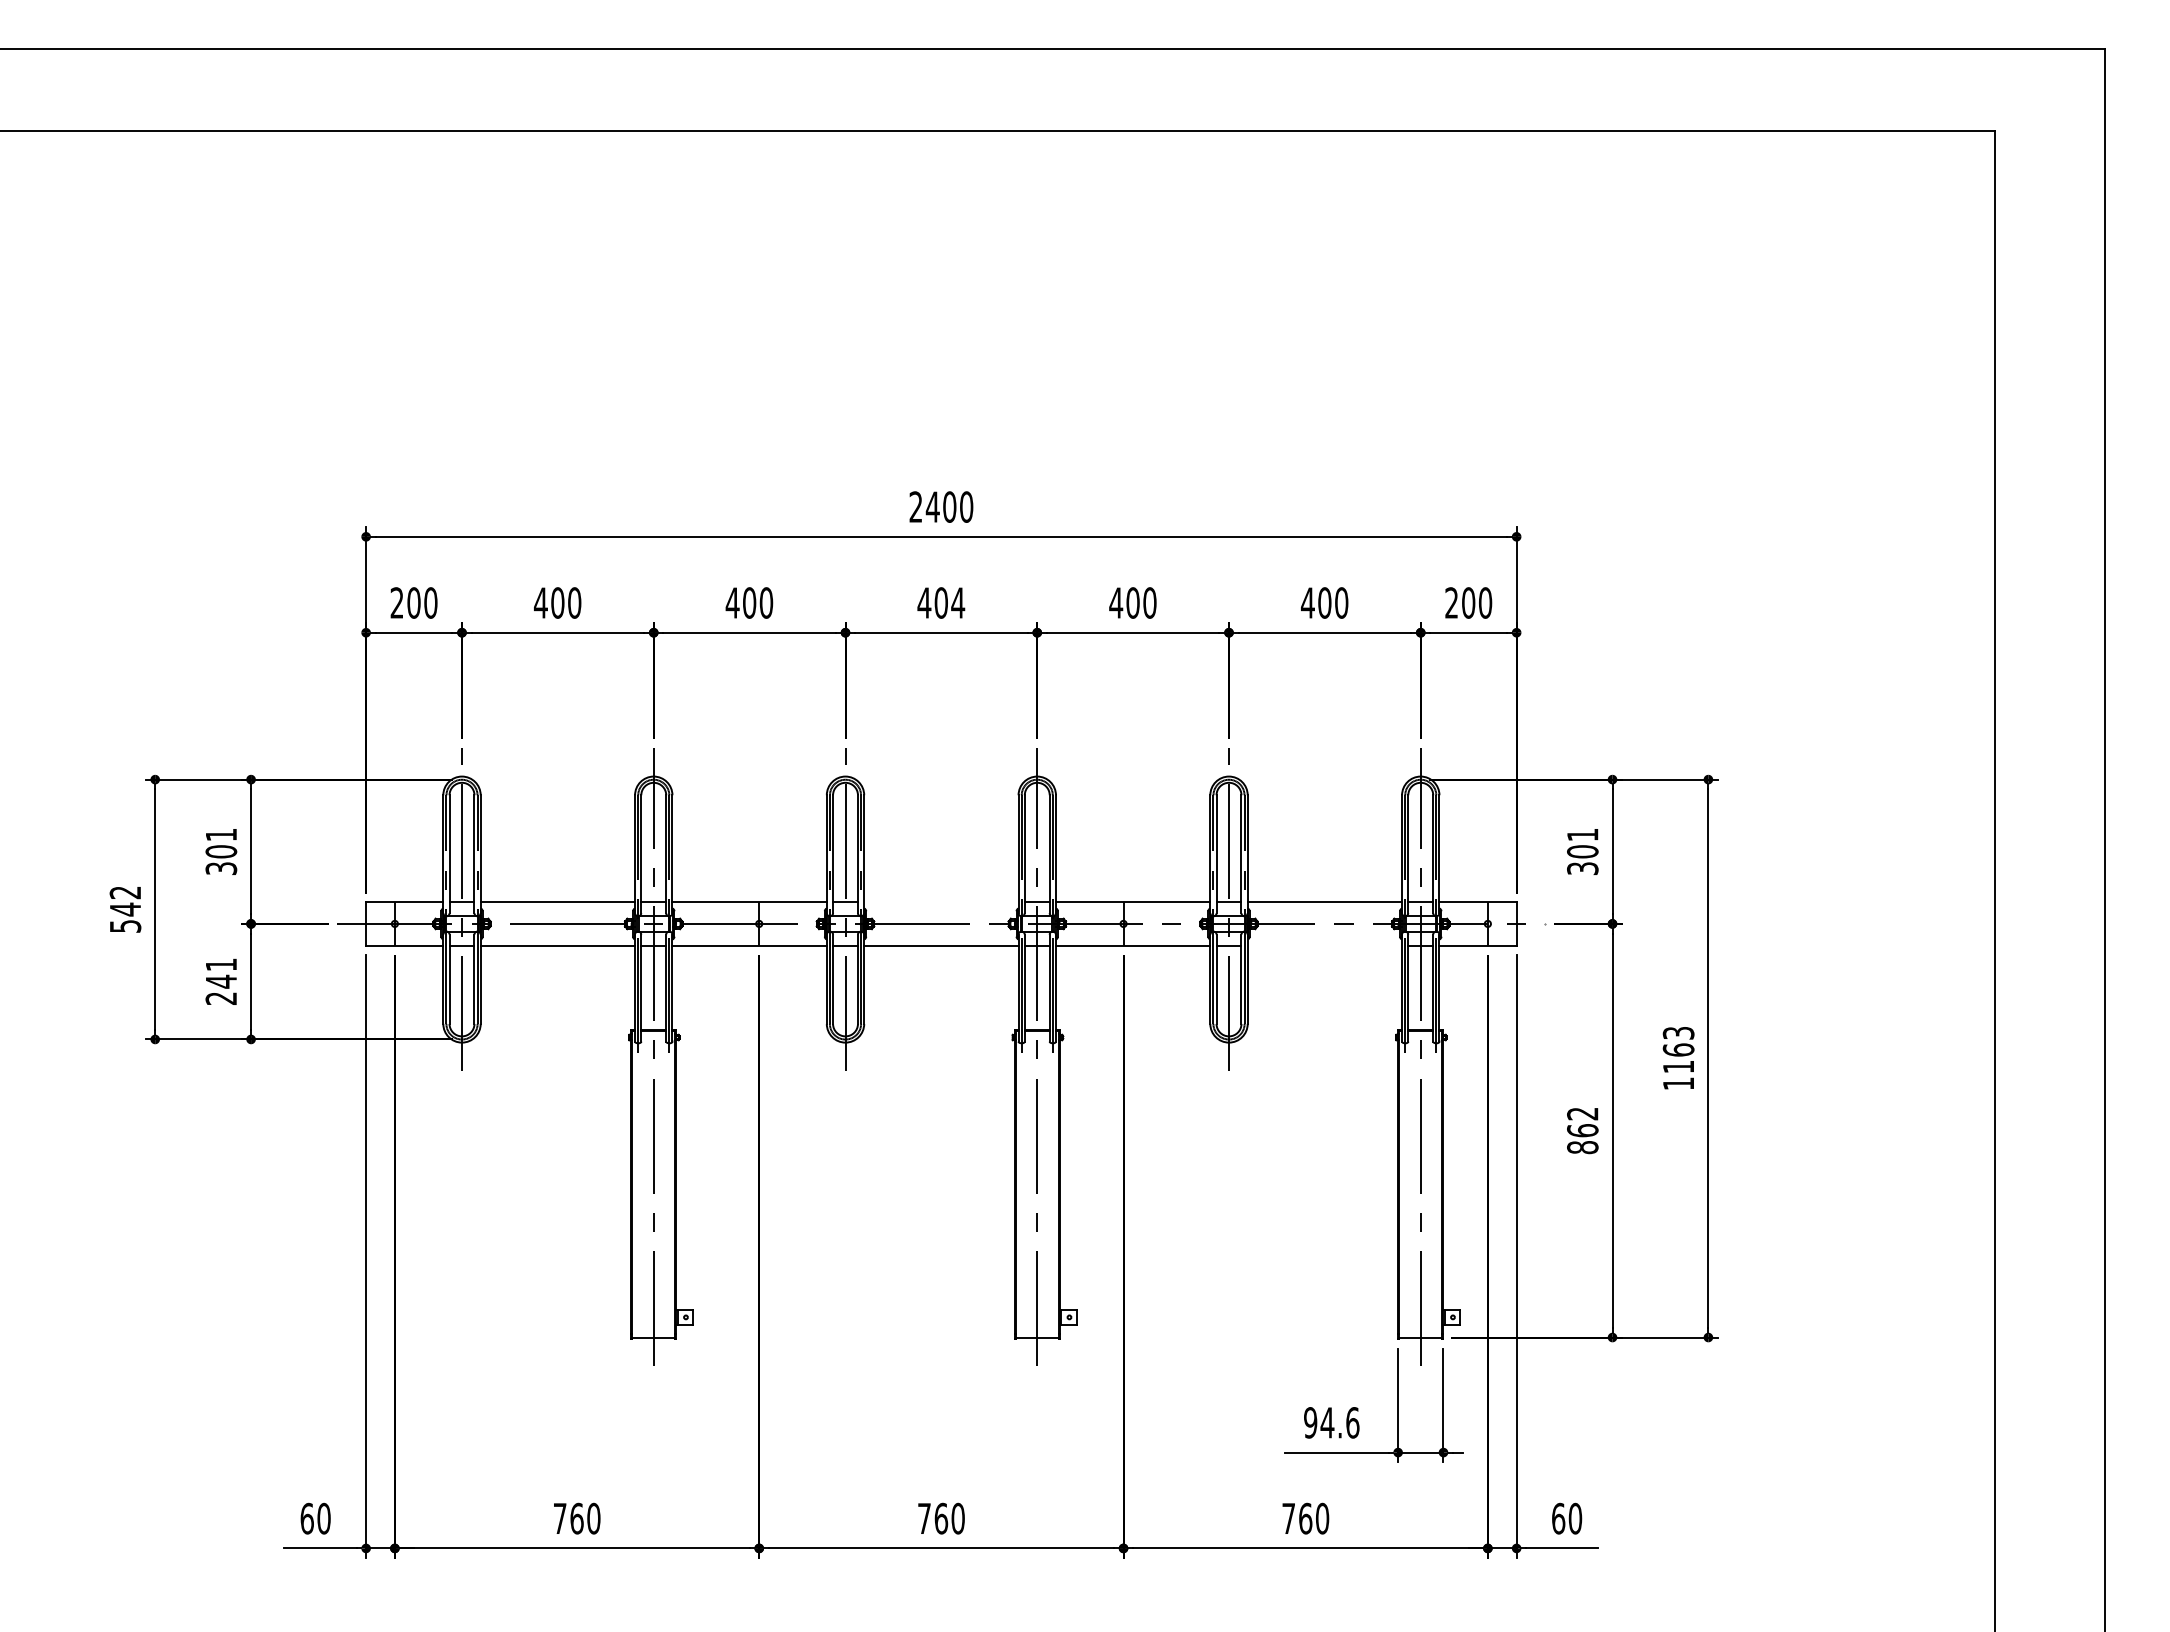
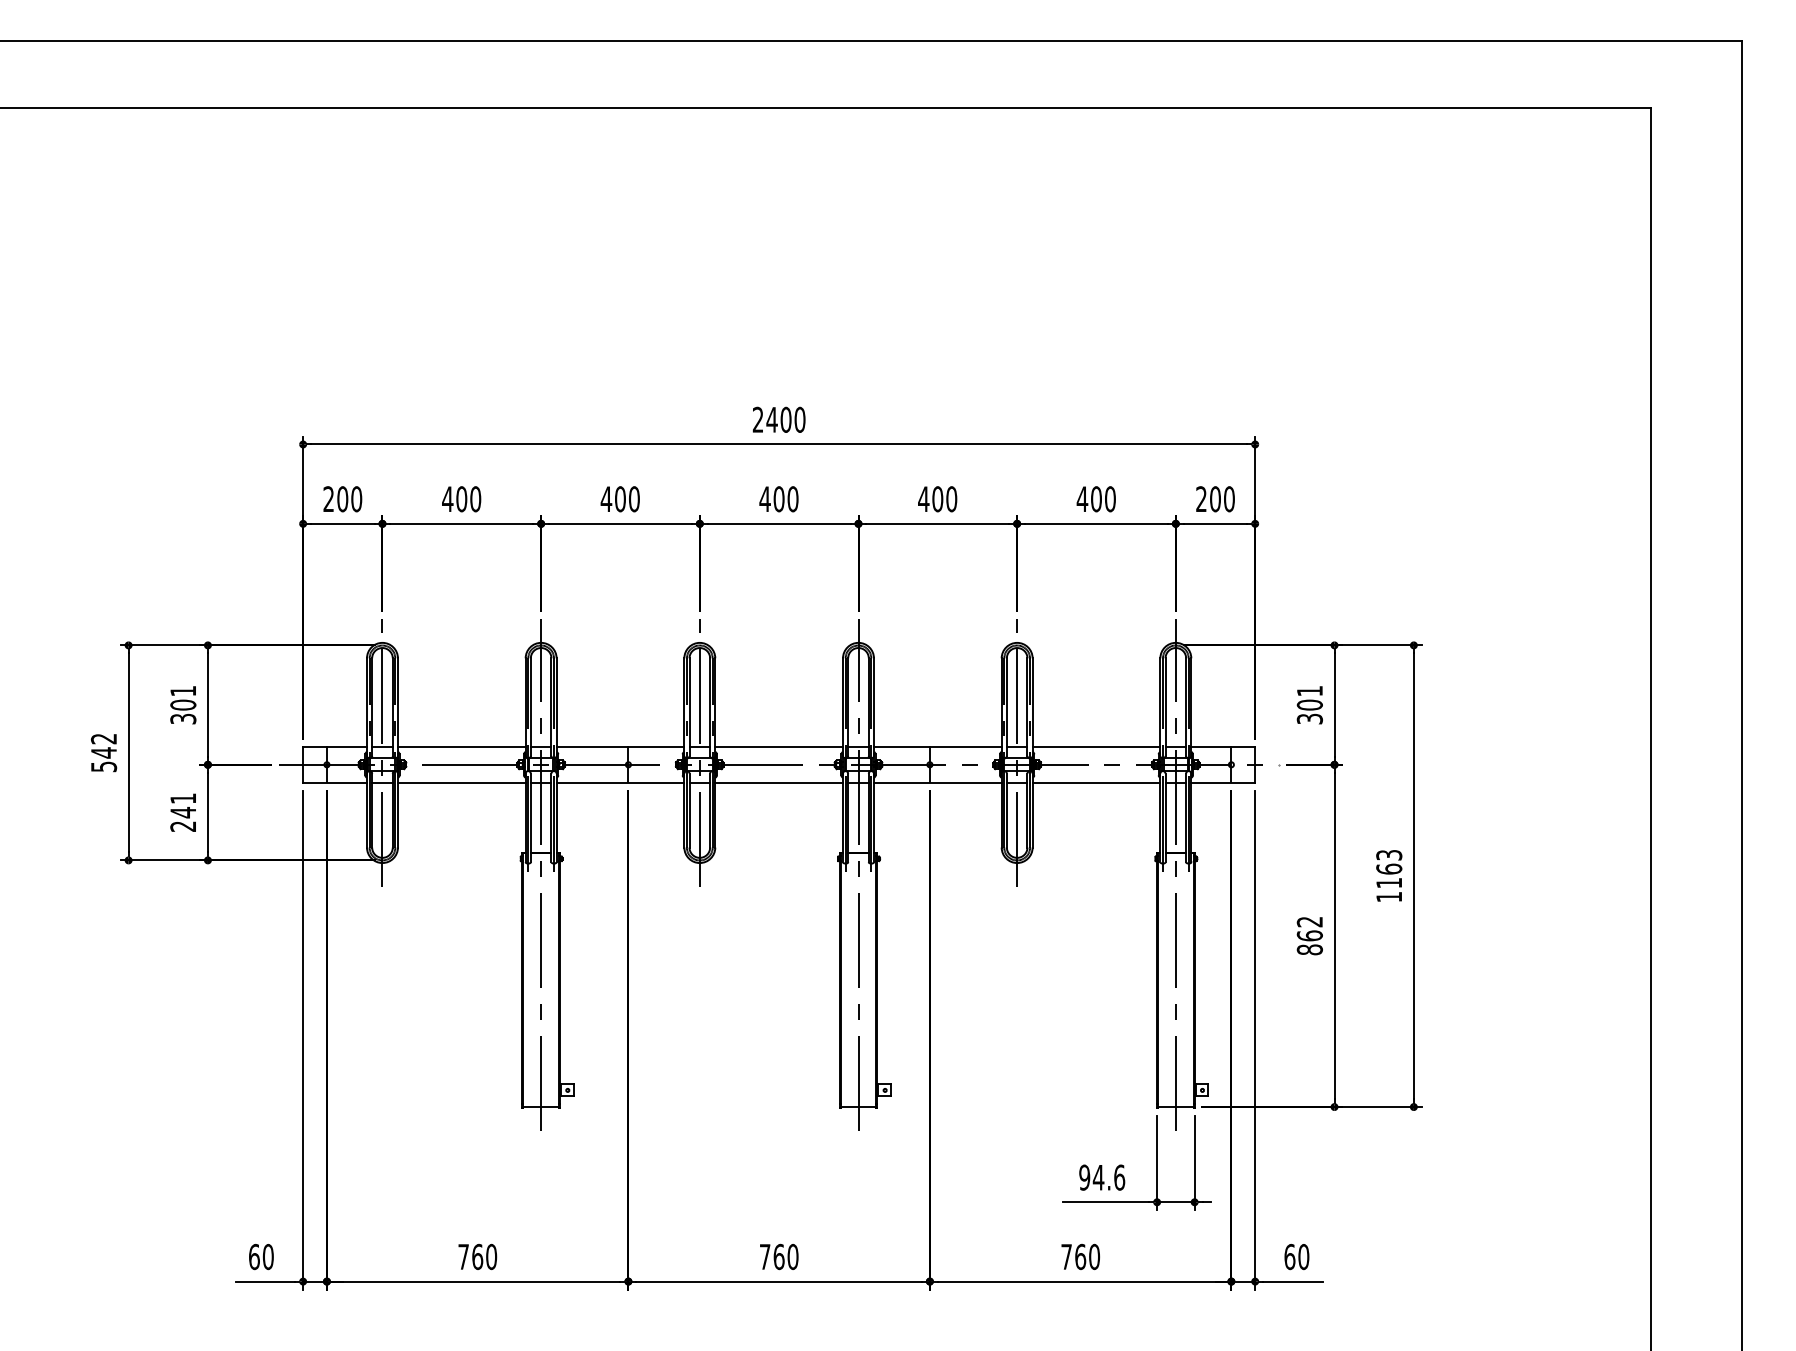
text: (958, 602) -> (793, 498), 404 -> 400
line: (941, 902) -> (779, 747), added
line: (1324, 945) -> (1096, 782), added

